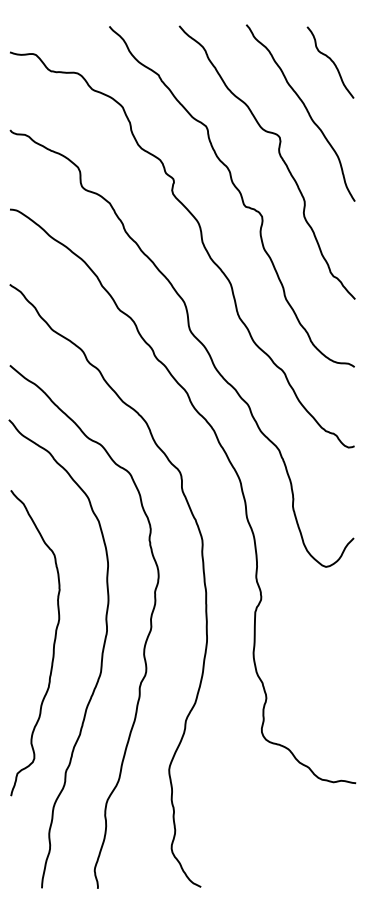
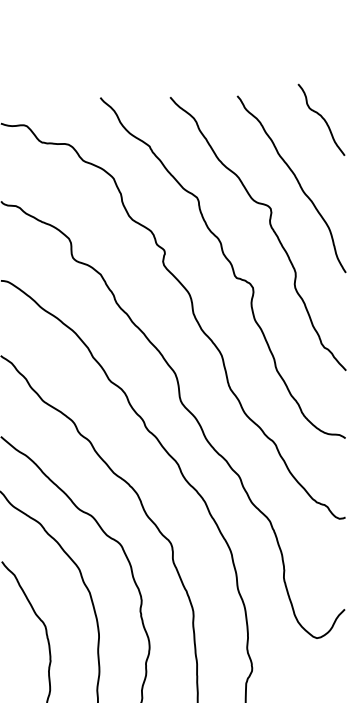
curve: (331, 61) -> (322, 118), moved

